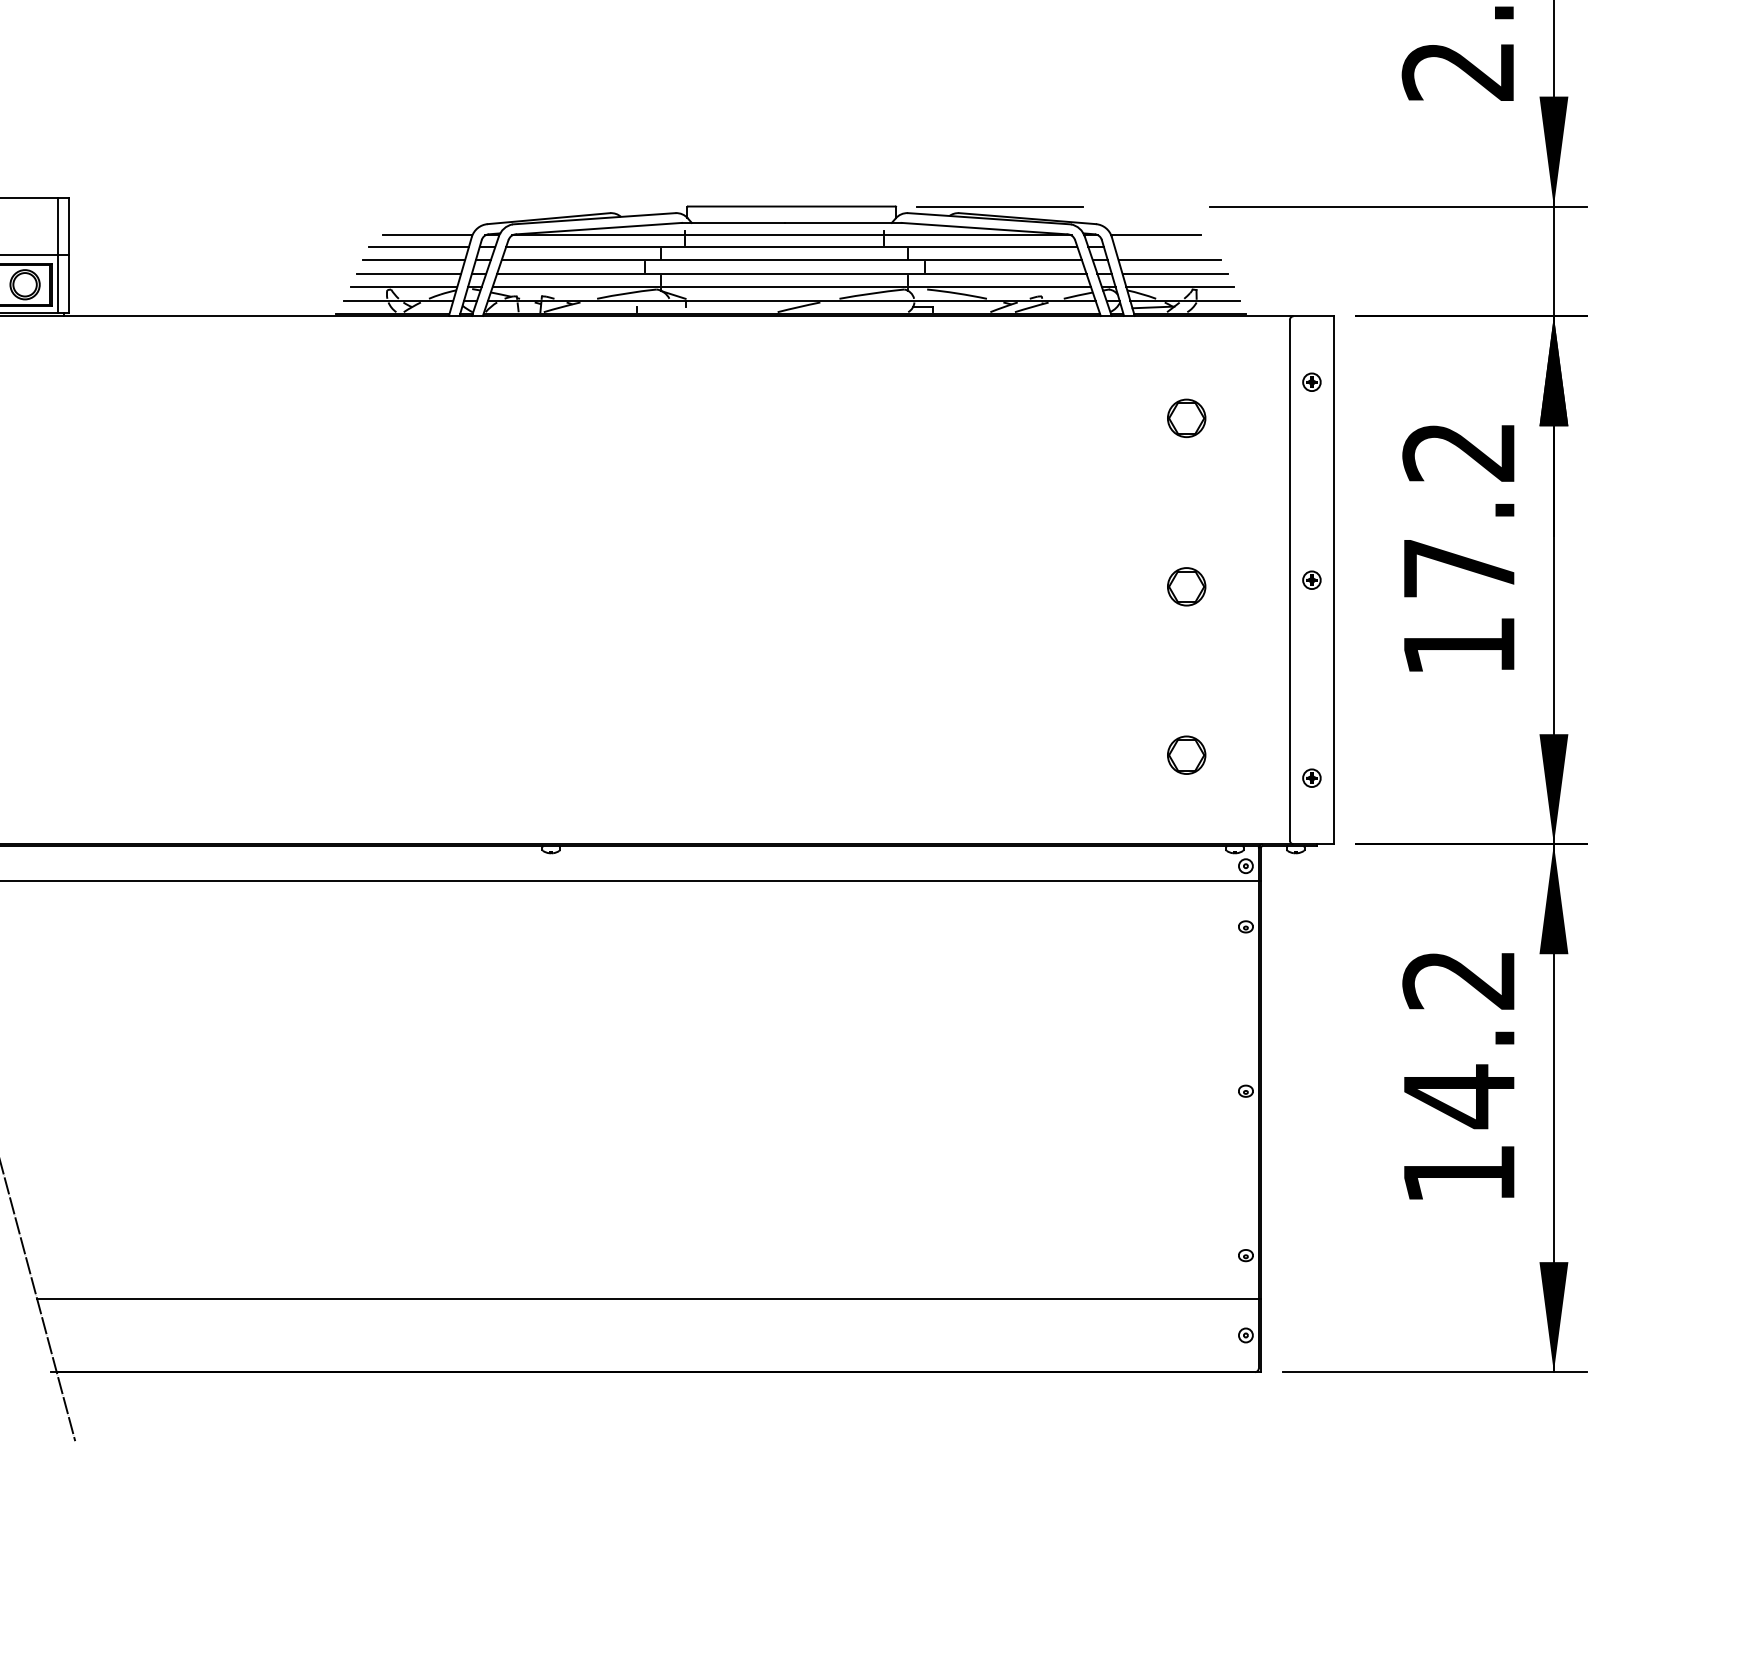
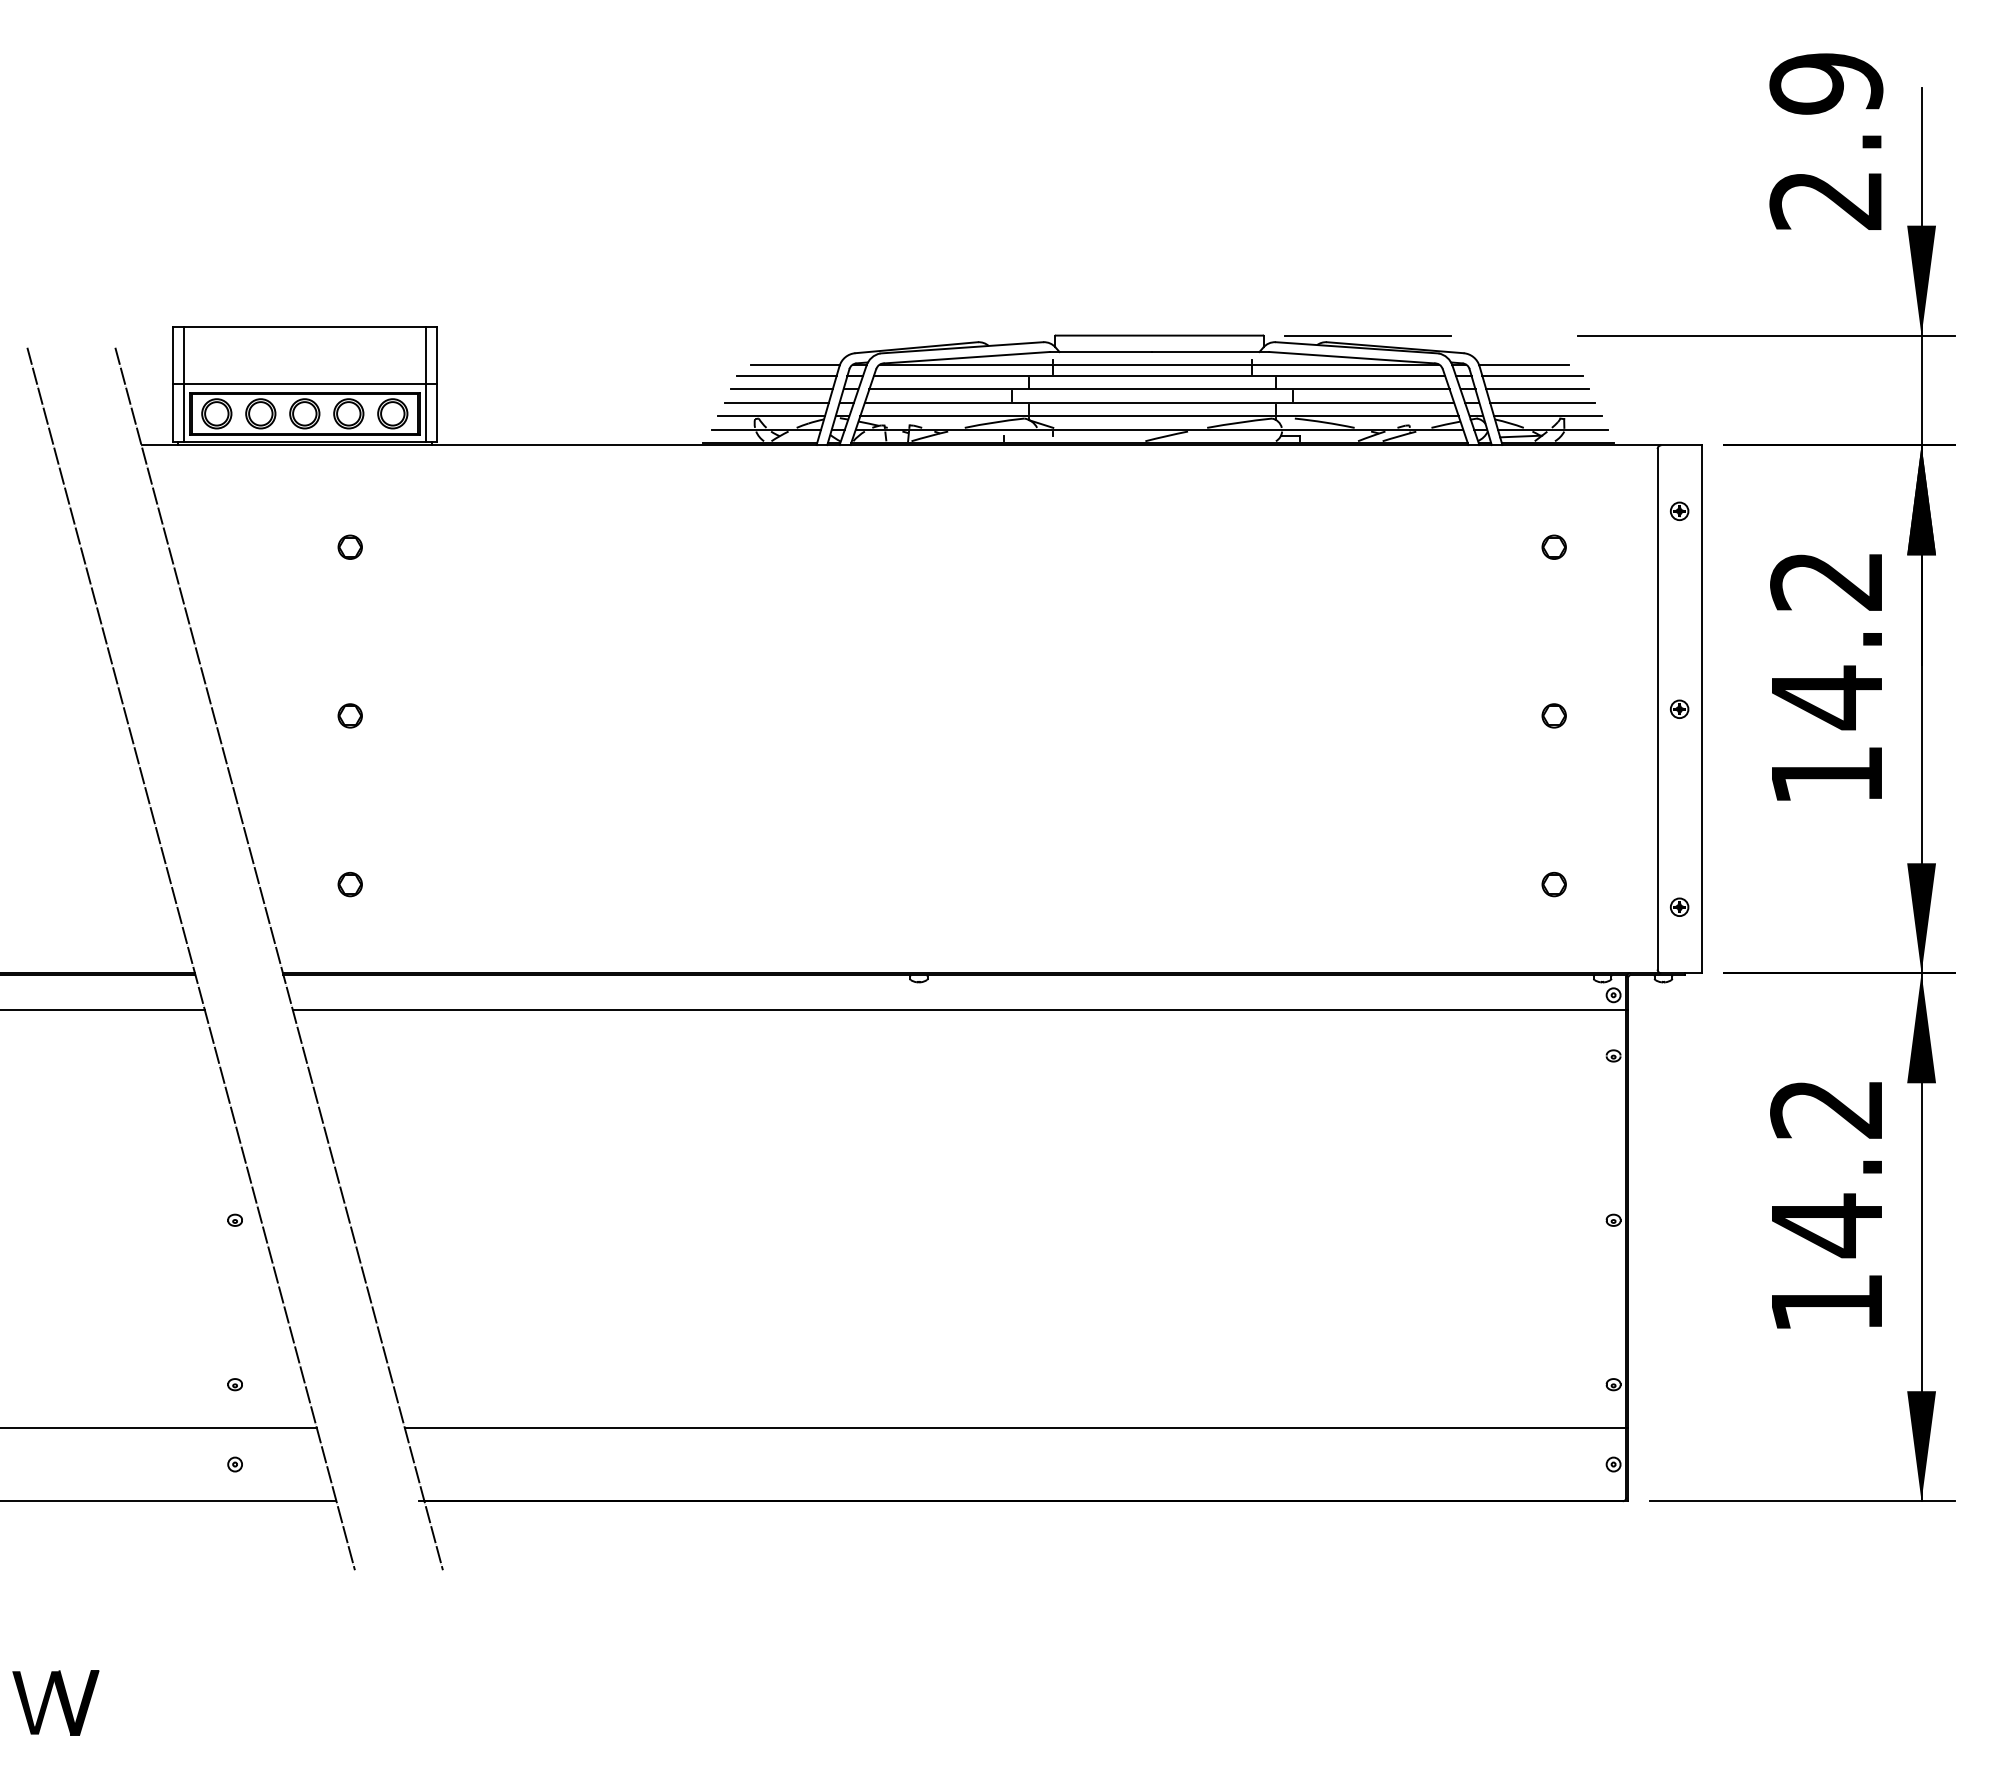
line: (1164, 247) -> (1532, 376), added
part: (1185, 417) -> (1553, 546), size x0.62
text: (1458, 568) -> (1826, 697), 17.2 -> 14.2
part: (1185, 586) -> (1553, 715), size x0.62
part: (1185, 755) -> (1553, 884), size x0.62

